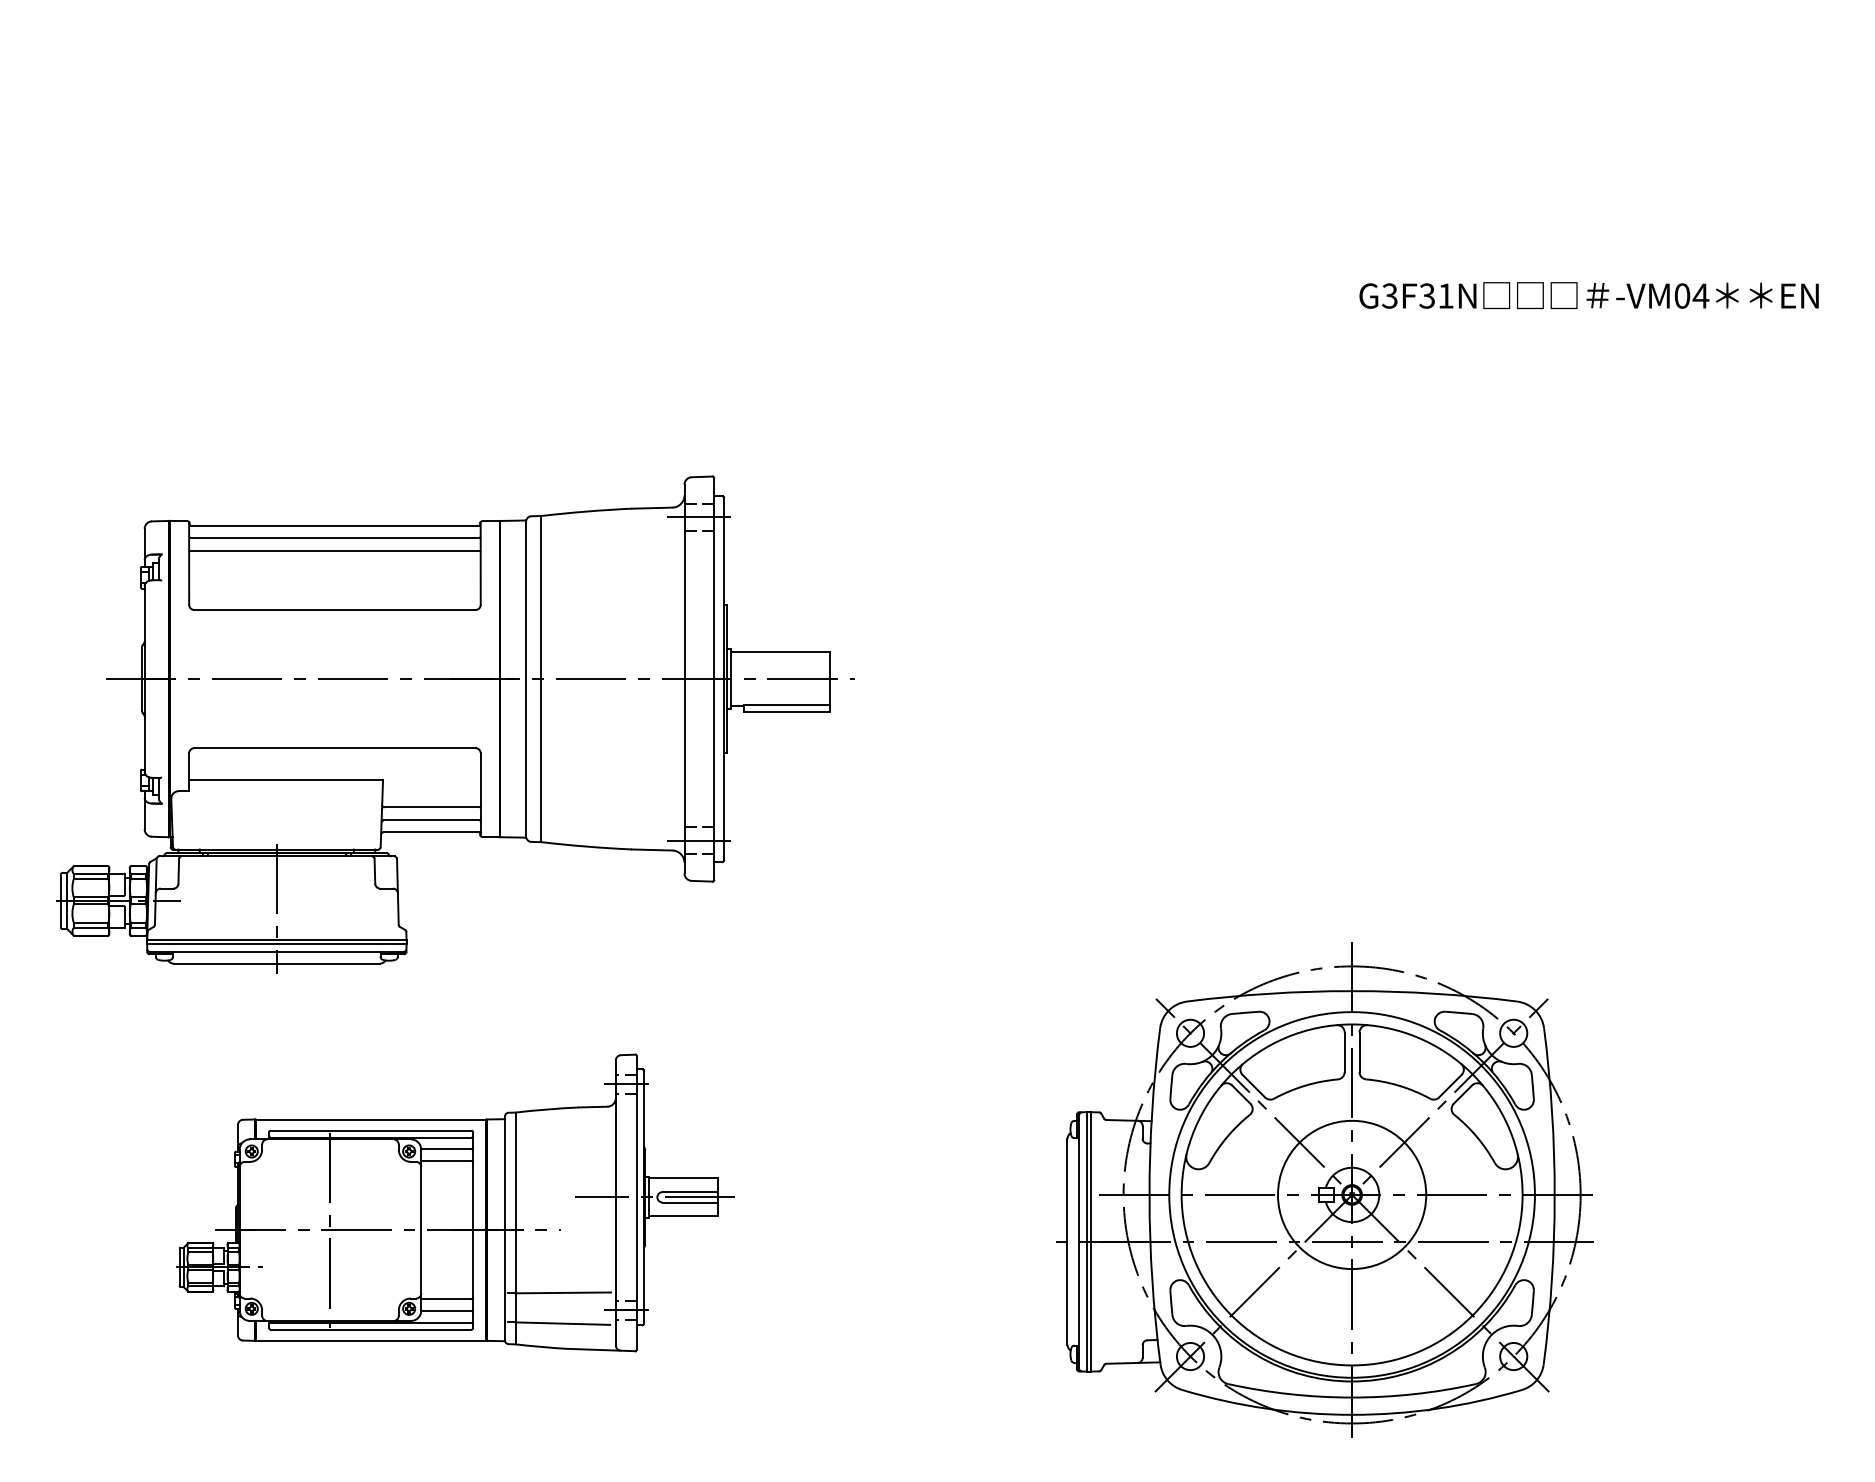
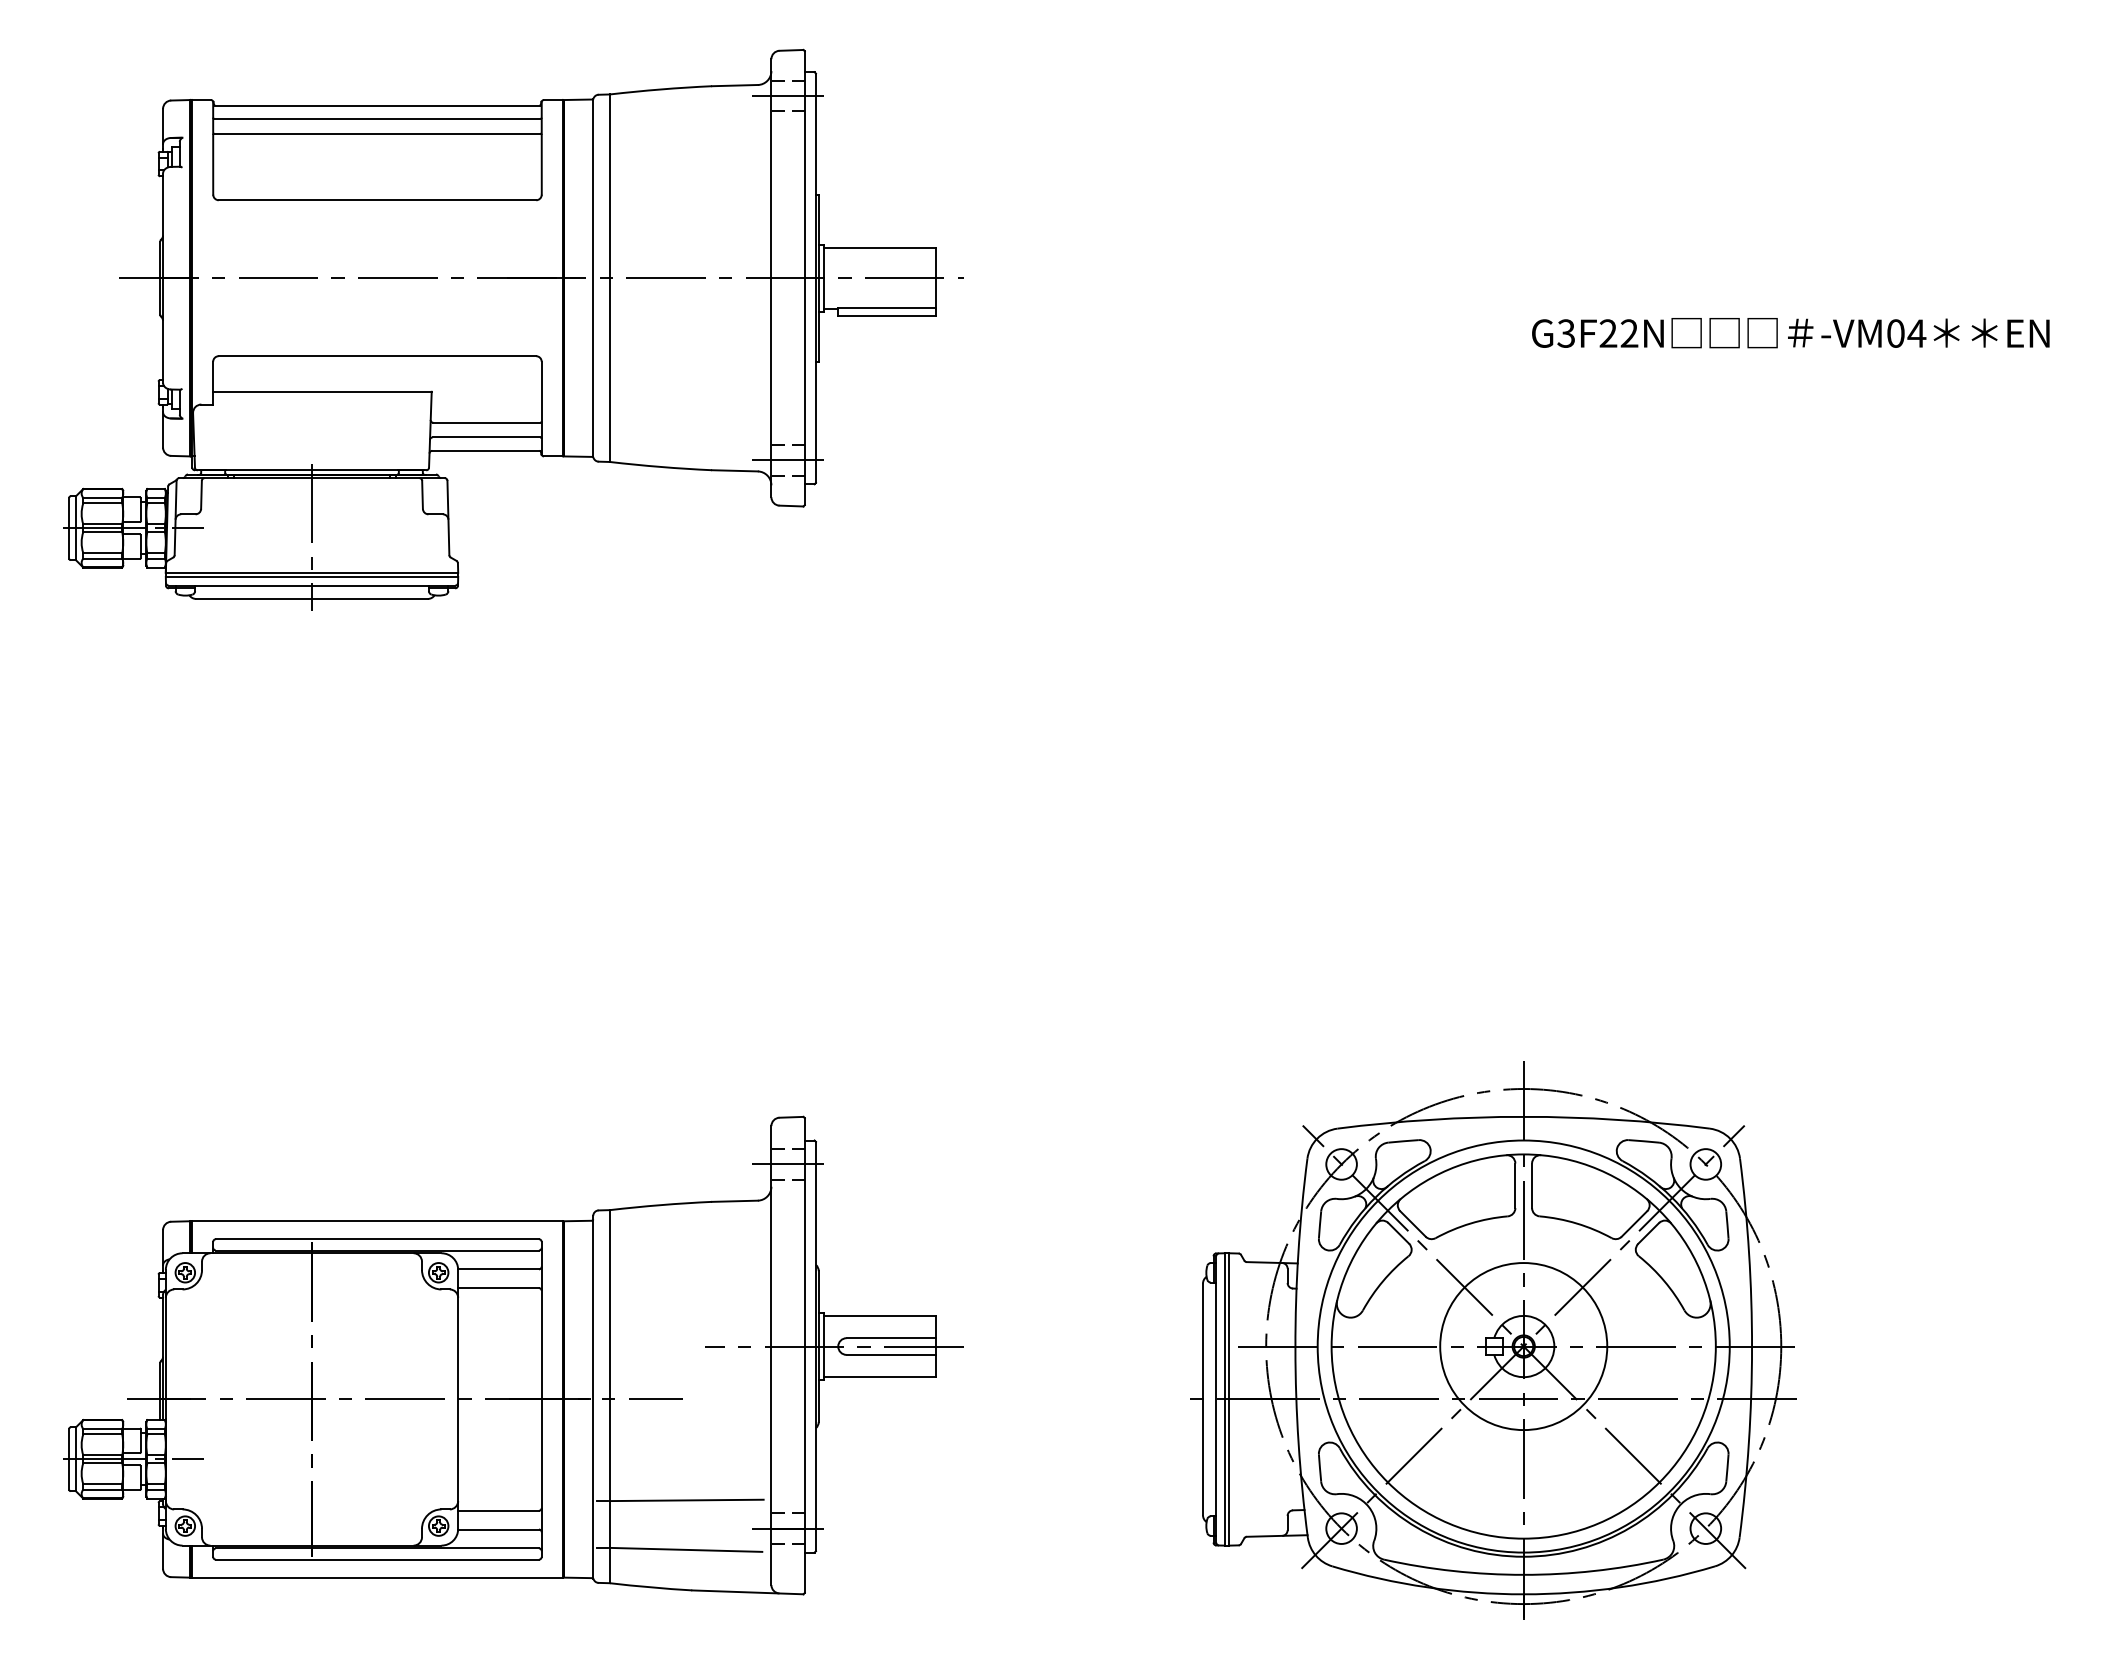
text: (1436, 295) -> (1618, 333), G3F31N -> G3F22N
part: (455, 724) -> (513, 329), moved
part: (455, 1202) -> (513, 1355), size x1.43

